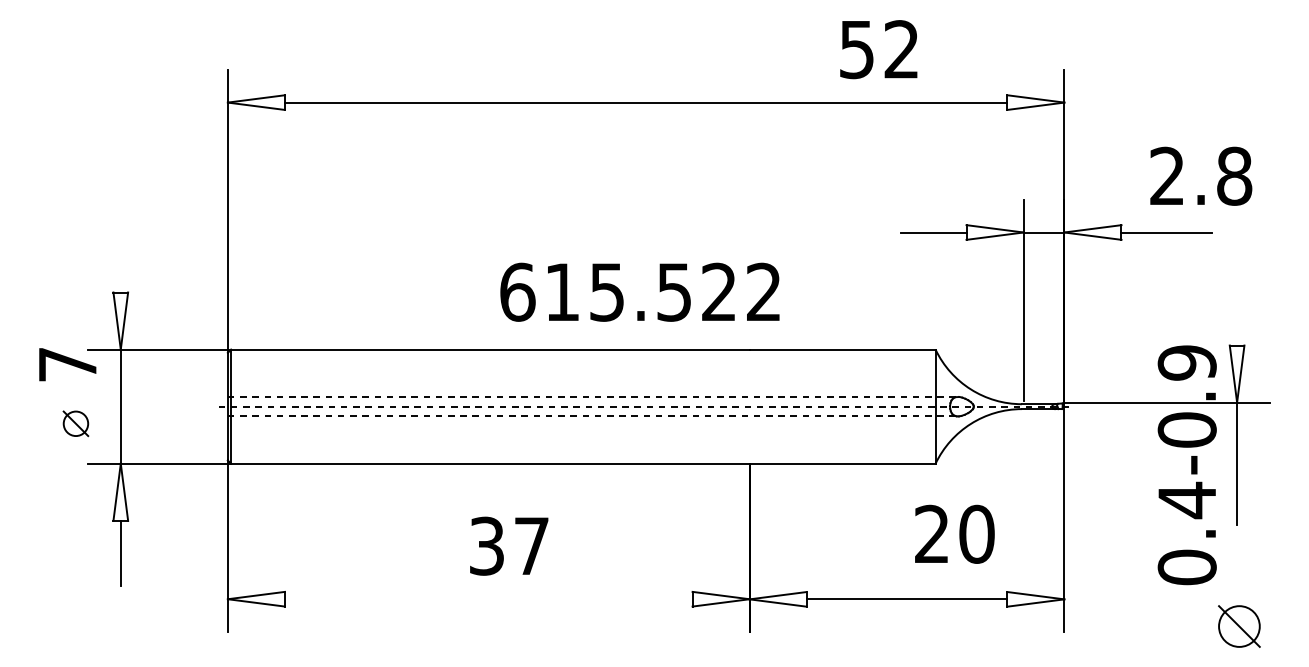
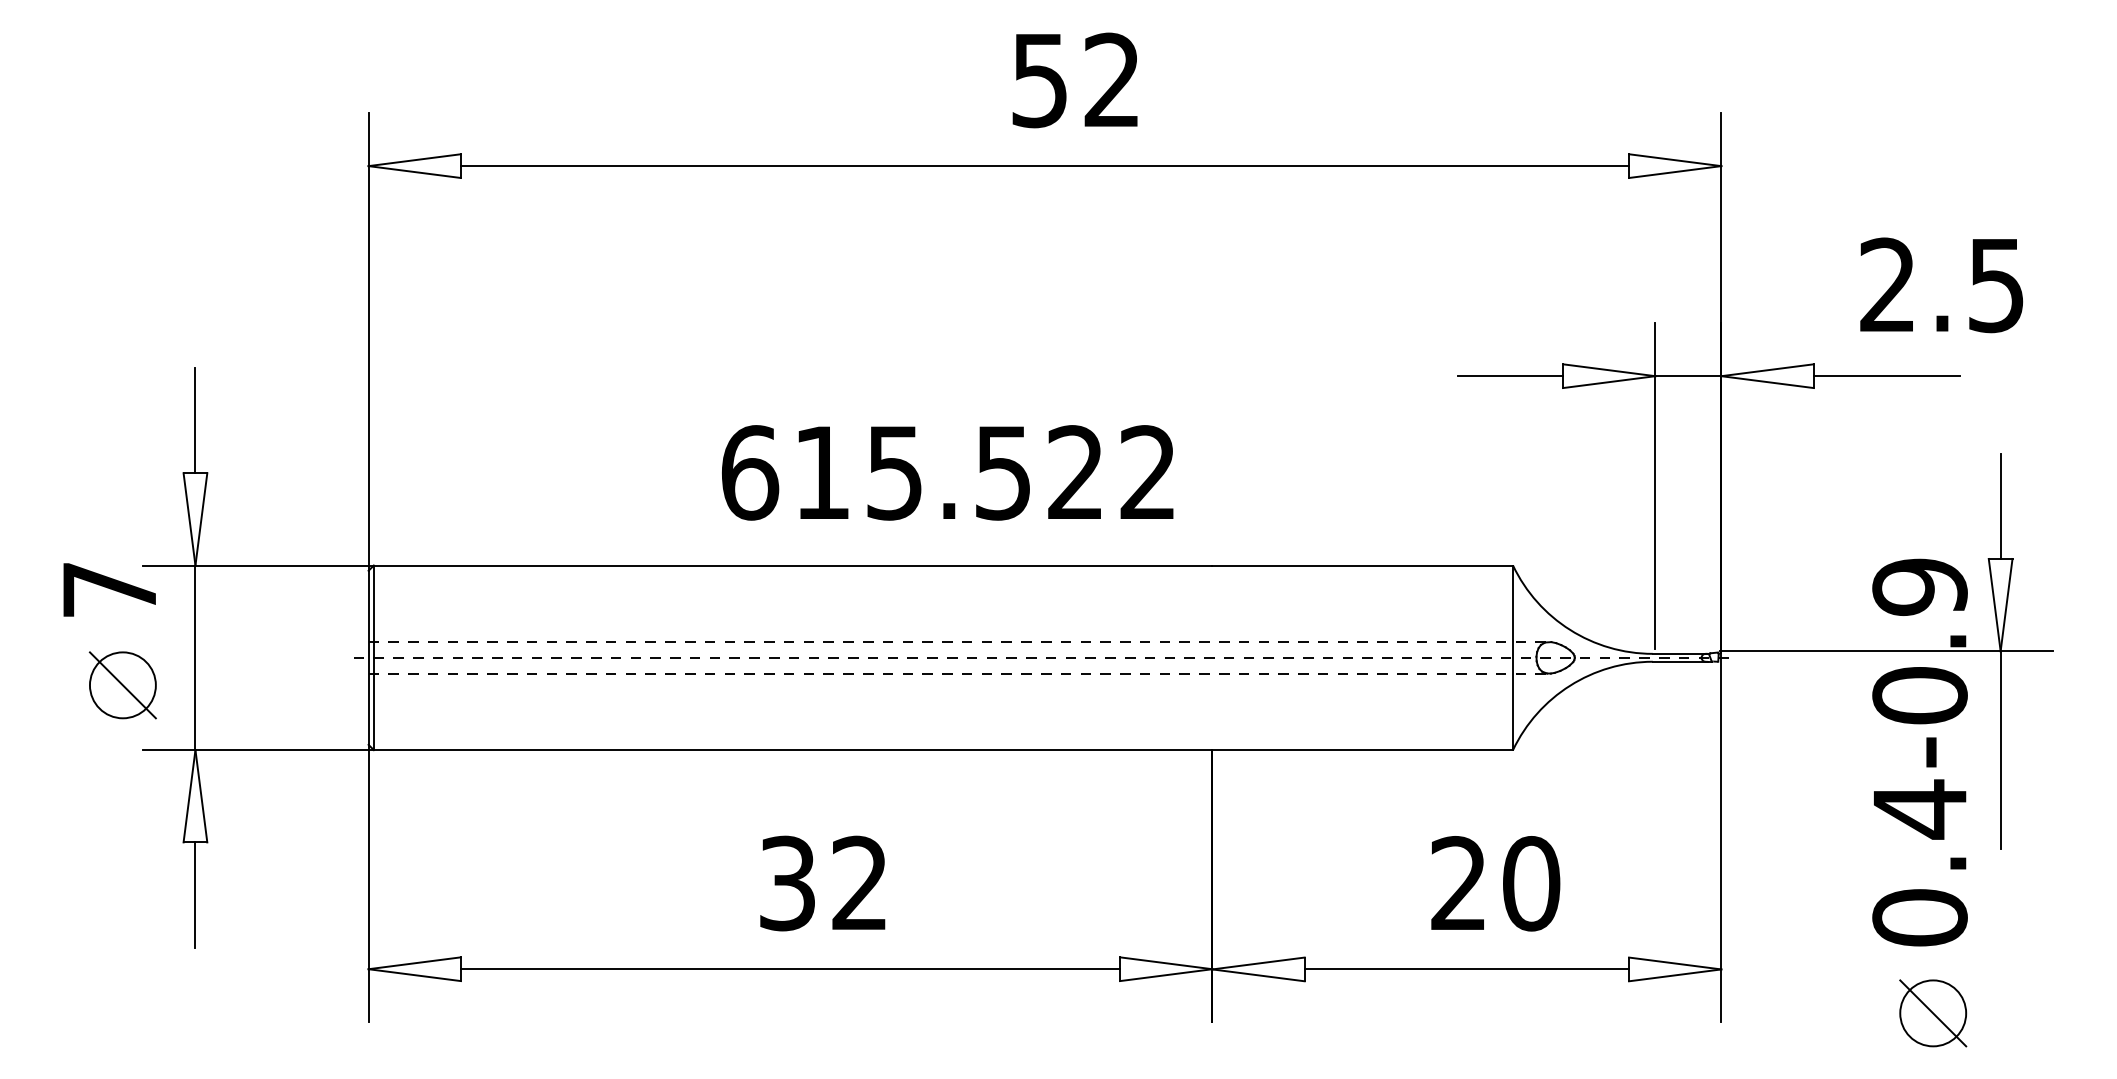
text: (878, 49) -> (1074, 80), moved
text: (1234, 175) -> (1996, 283), 2.8 -> 2.5
line: (120, 259) -> (194, 419), added
text: (639, 291) -> (946, 471), moved
line: (1237, 312) -> (2001, 505), added
part: (75, 423) -> (122, 685), size x1.67
text: (954, 533) -> (1495, 882), moved
text: (531, 545) -> (859, 882), 37 -> 32
line: (488, 599) -> (790, 969), added
part: (1239, 626) -> (1933, 1013), moved

